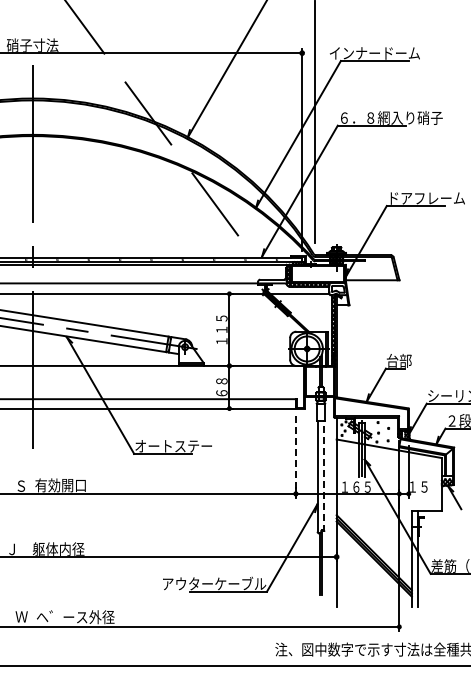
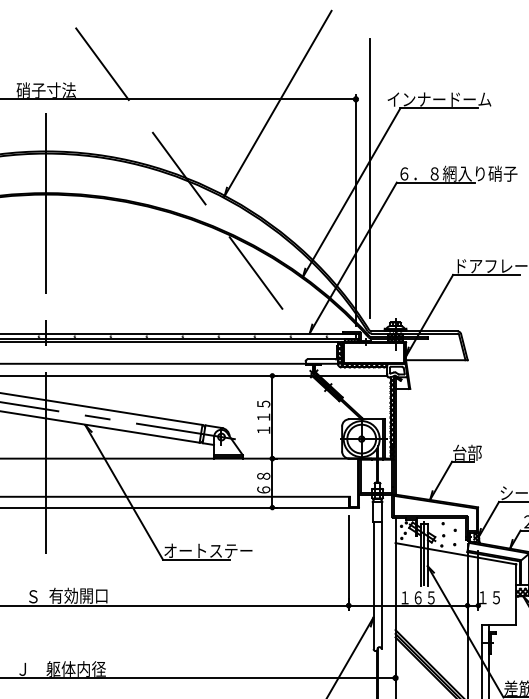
line: (295, 456) -> (348, 562), dashed -> solid
line: (324, 476) -> (381, 585), dashed -> solid

